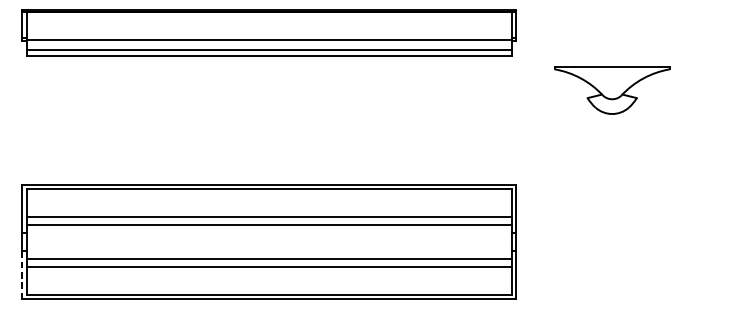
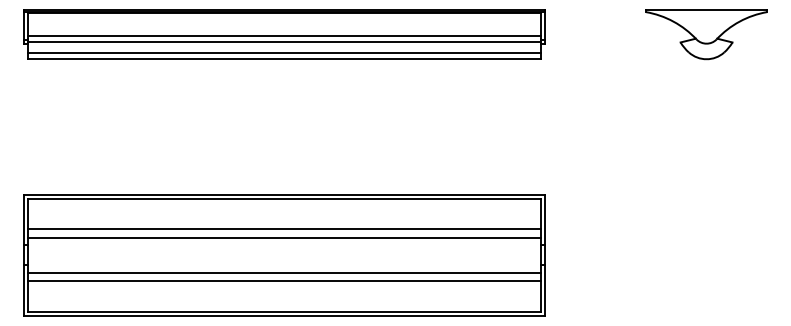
line: (269, 34) -> (284, 36), added
part: (612, 90) -> (706, 34), moved
line: (22, 275) -> (23, 290), dashed -> solid

